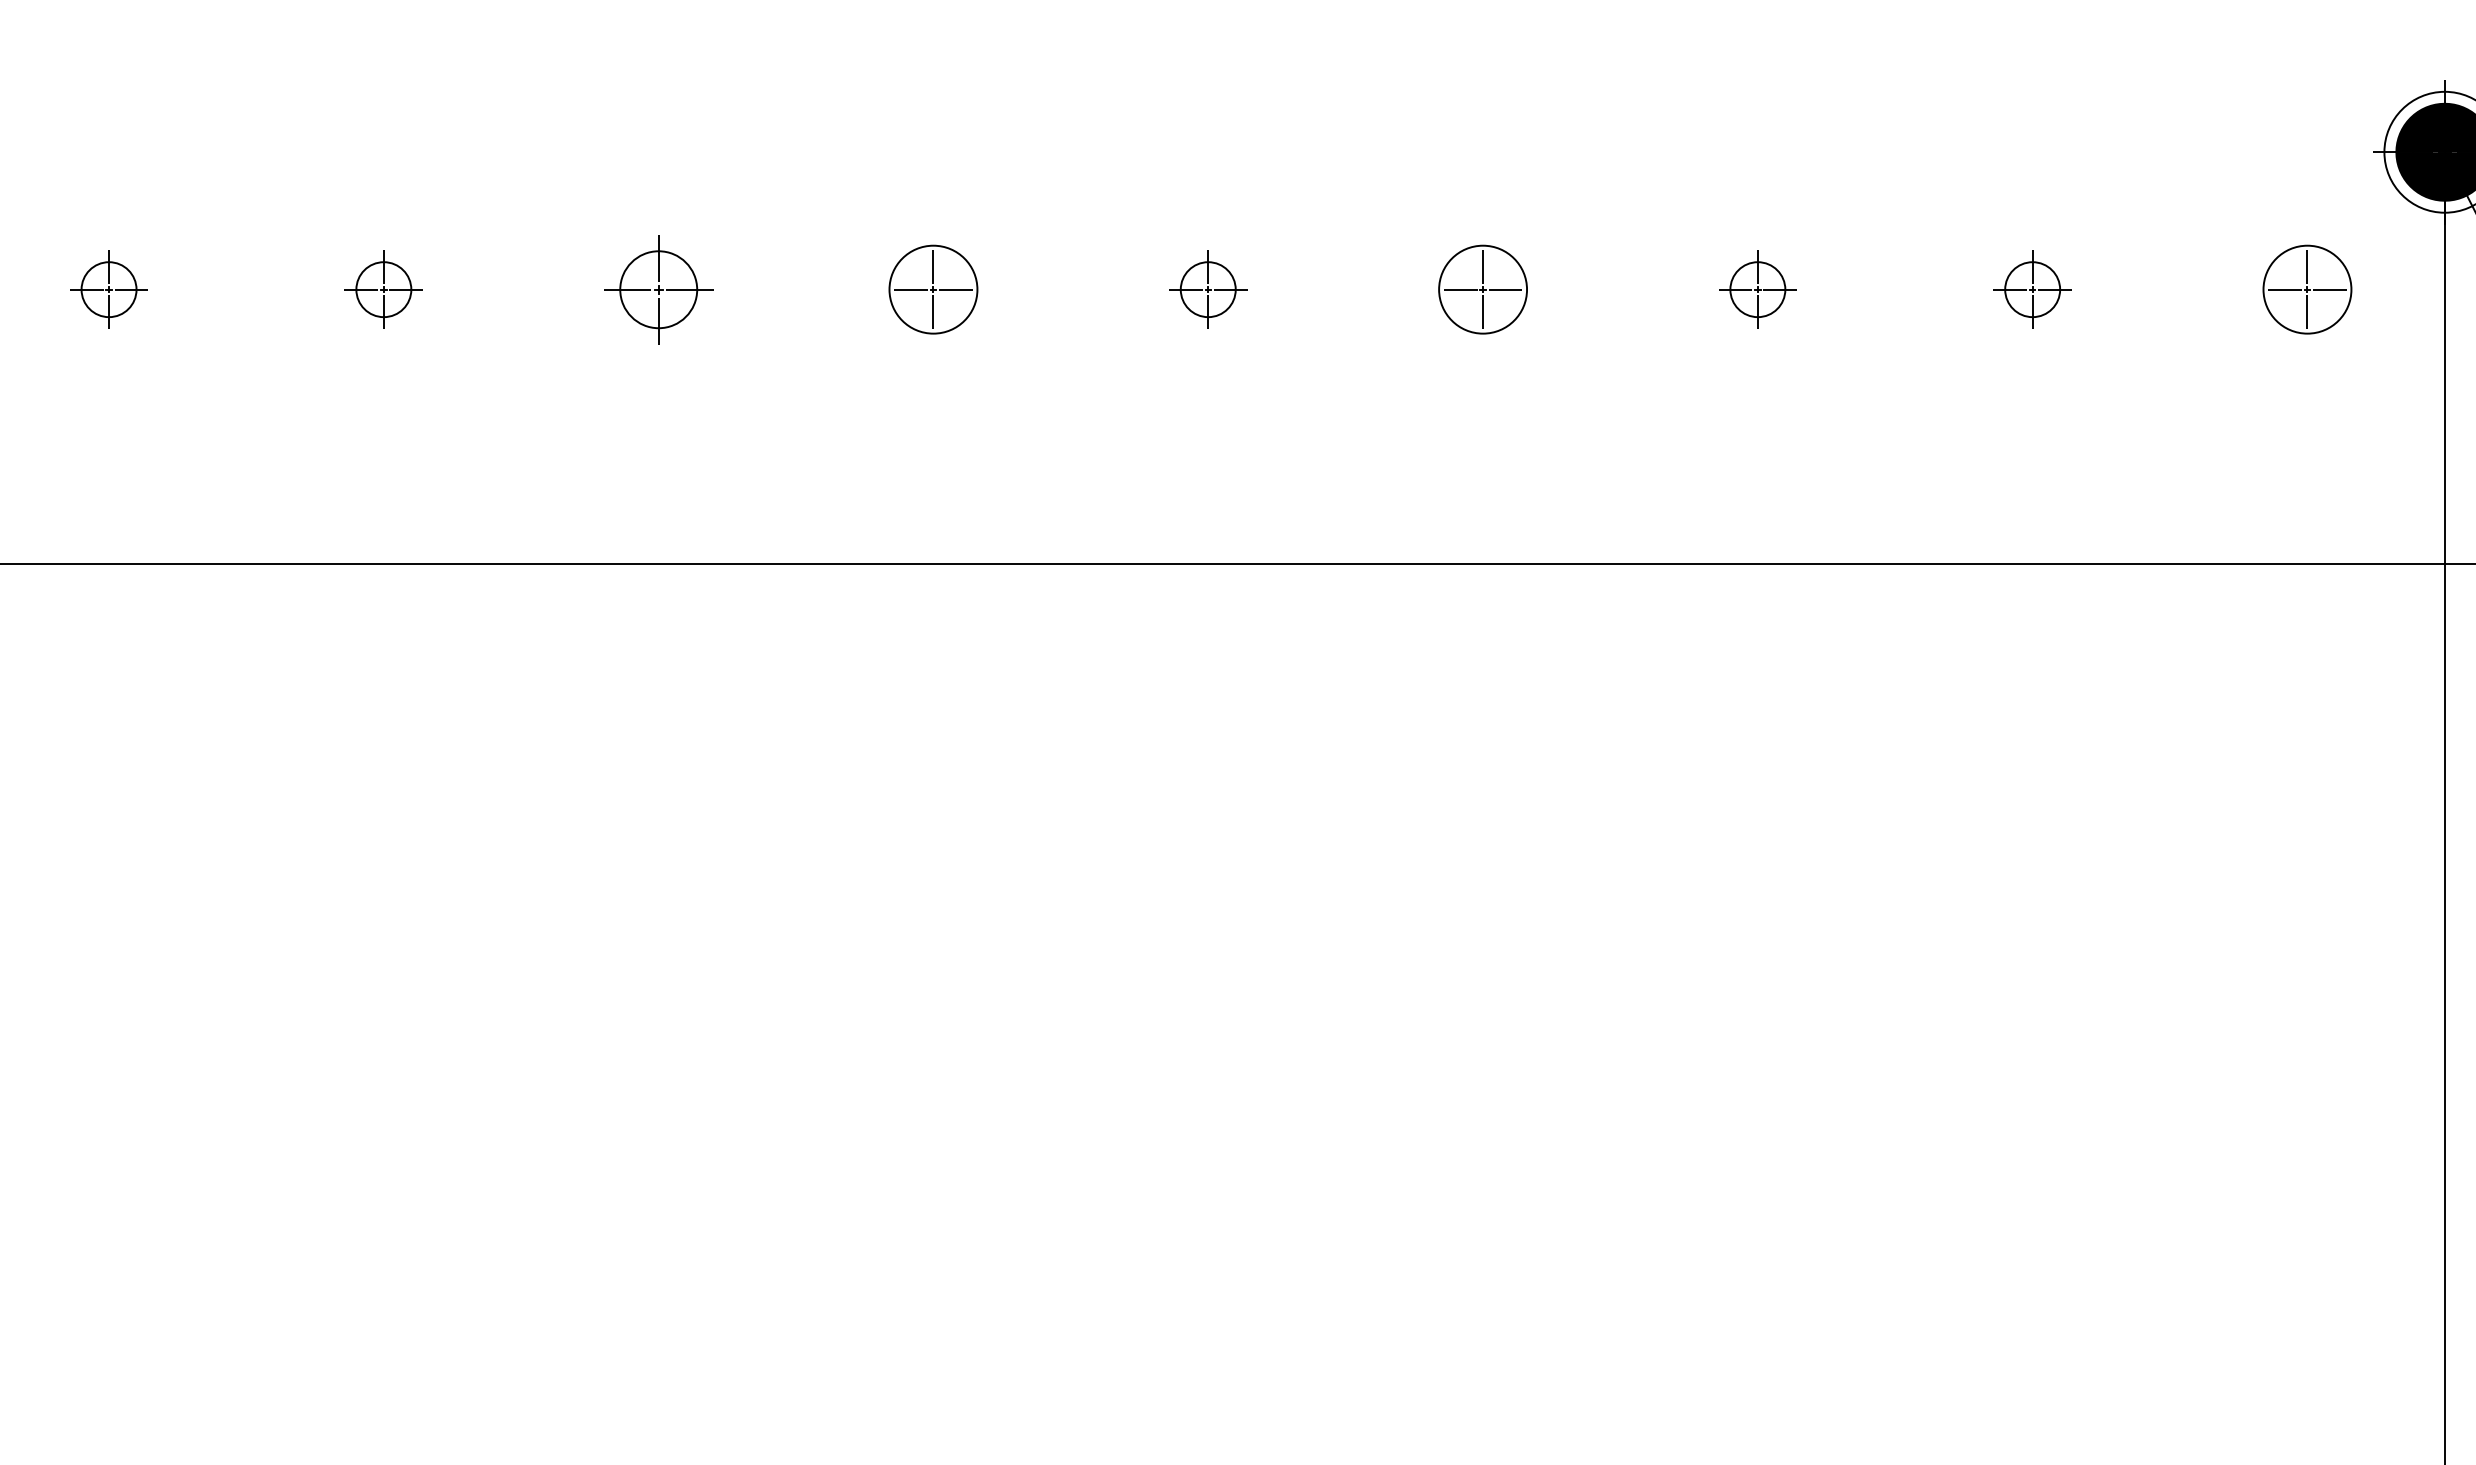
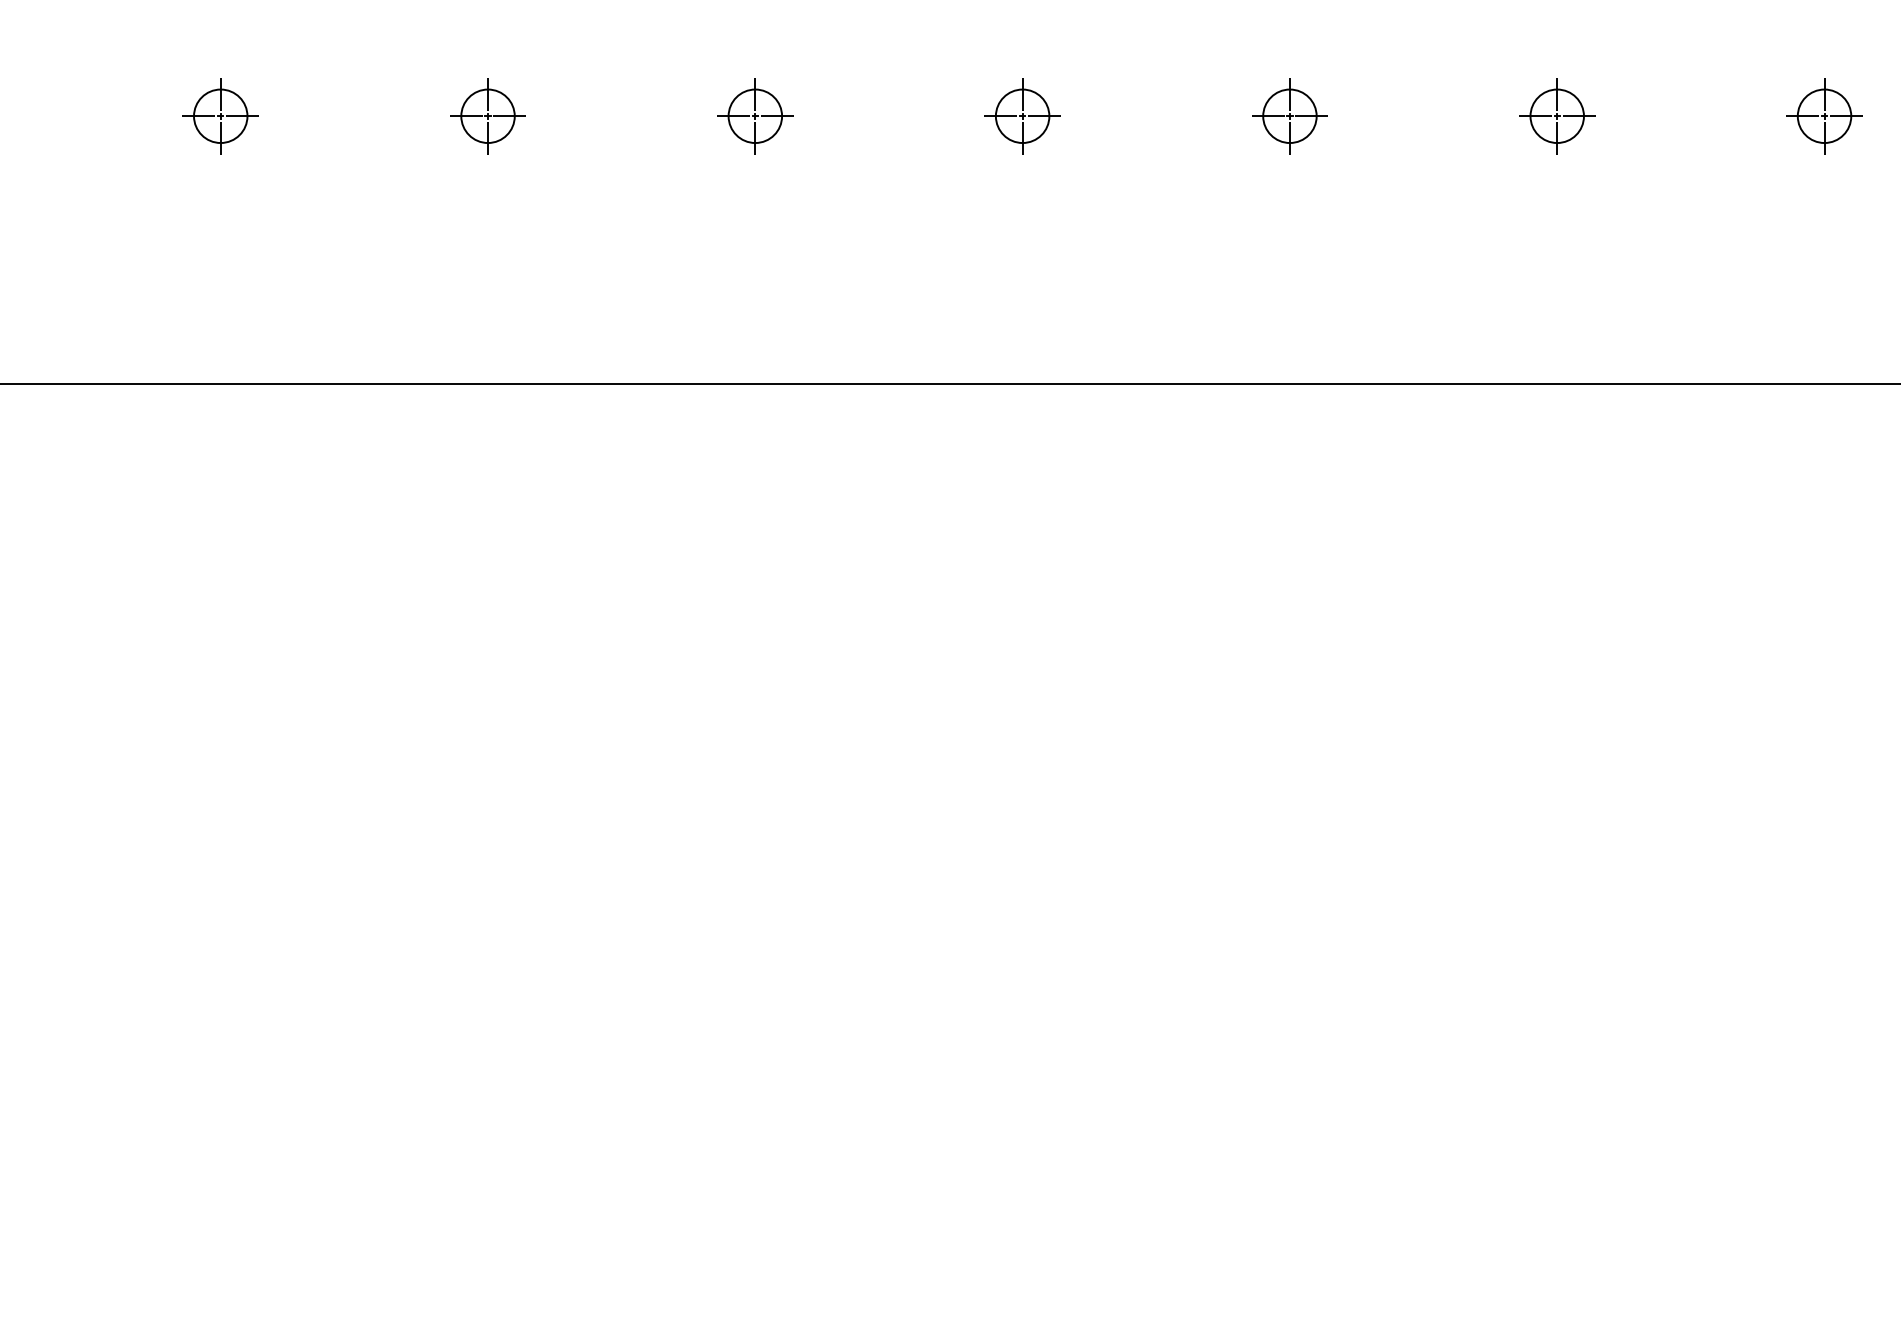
part: (658, 289) -> (220, 116), size x0.71
circle: (932, 289) -> (487, 116), size x0.62
circle: (1482, 289) -> (1022, 116), size x0.62
circle: (2306, 289) -> (1823, 116), size x0.62

